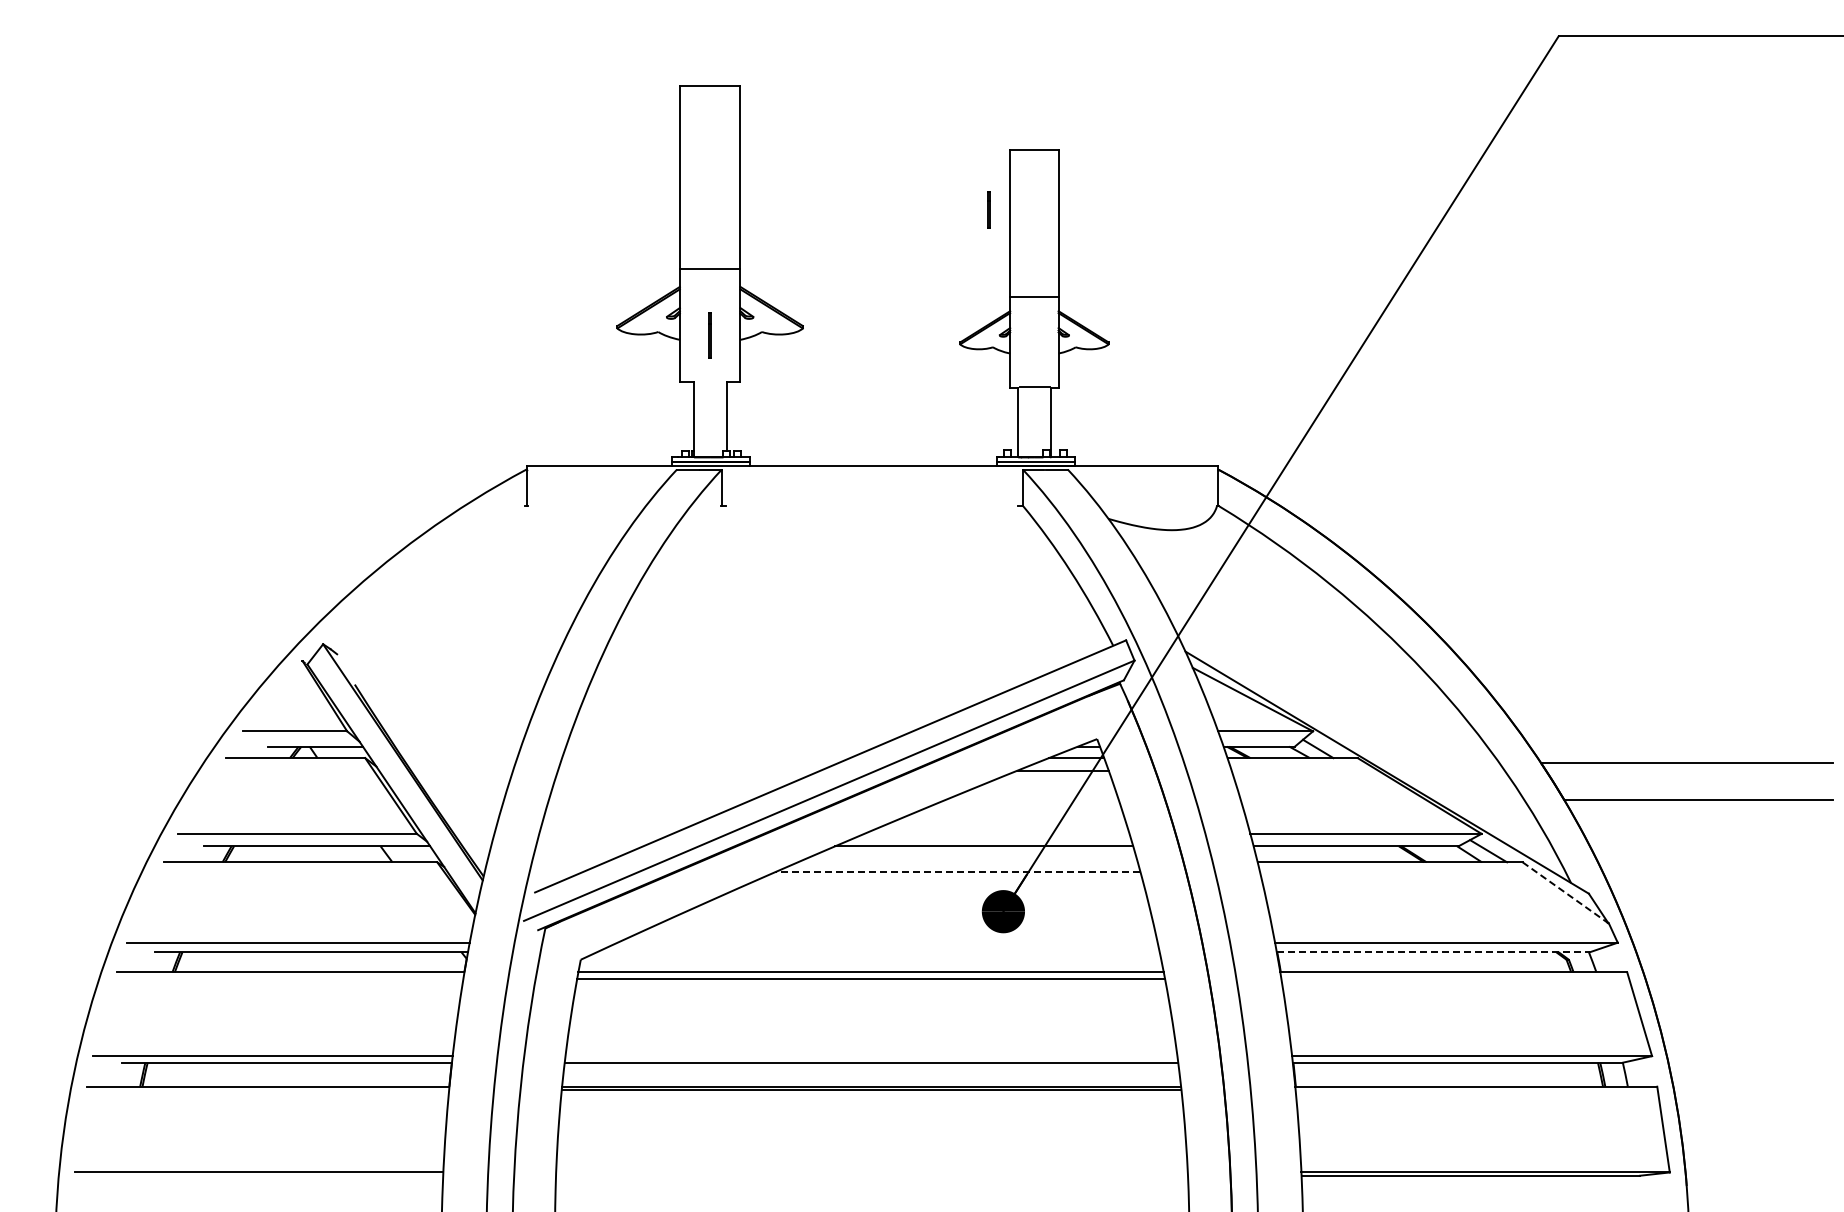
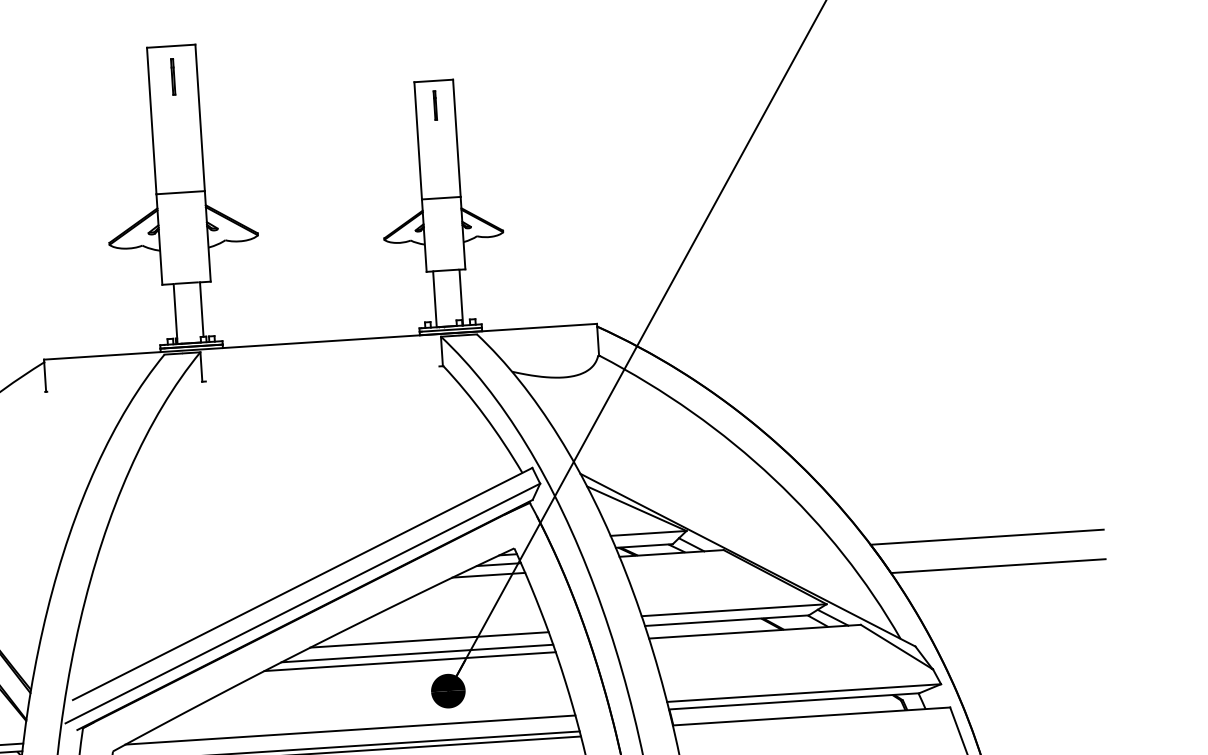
line: (988, 209) -> (434, 105), moved
line: (709, 335) -> (172, 77), moved
line: (710, 382) -> (186, 283), added
line: (967, 862) -> (417, 653), added
line: (957, 871) -> (409, 661), dashed -> solid
line: (1565, 893) -> (896, 647), dashed -> solid
line: (877, 952) -> (349, 730), added
line: (1433, 952) -> (794, 701), dashed -> solid

